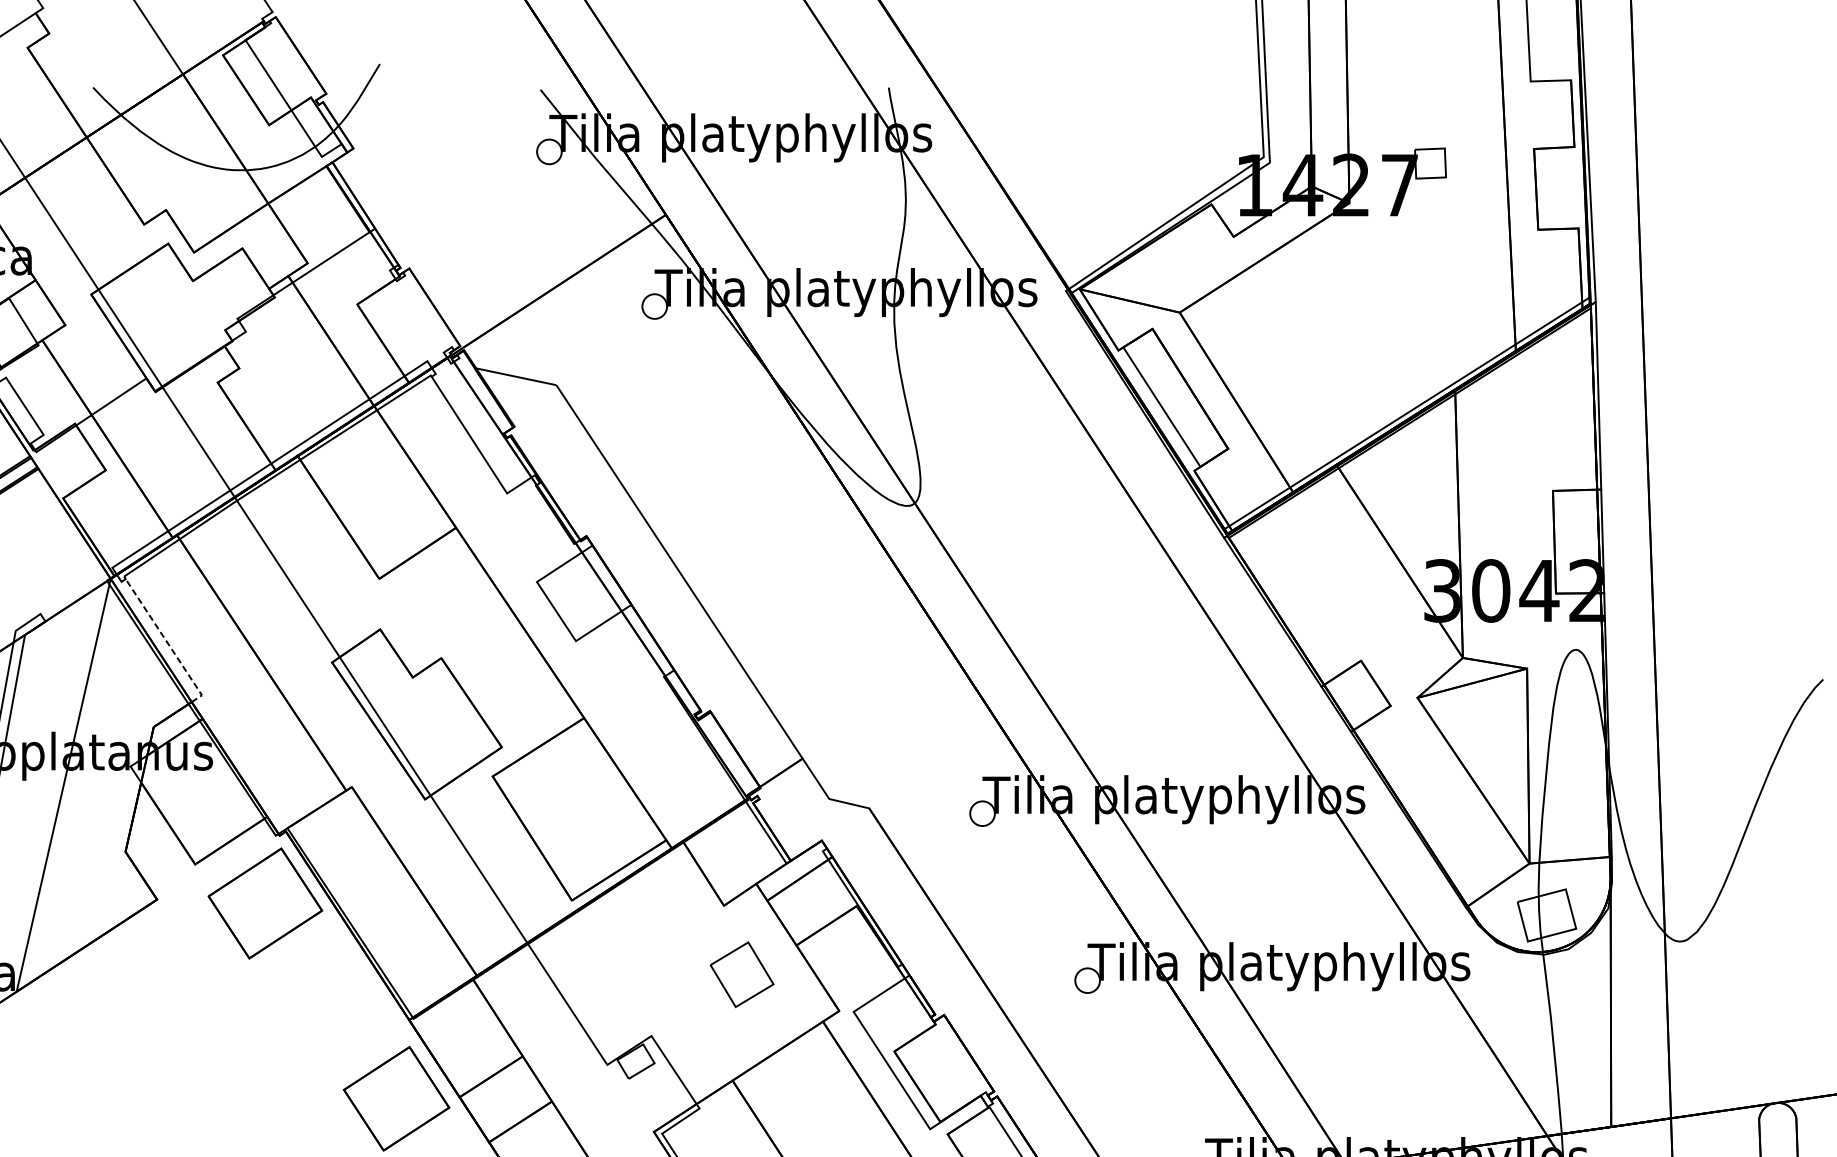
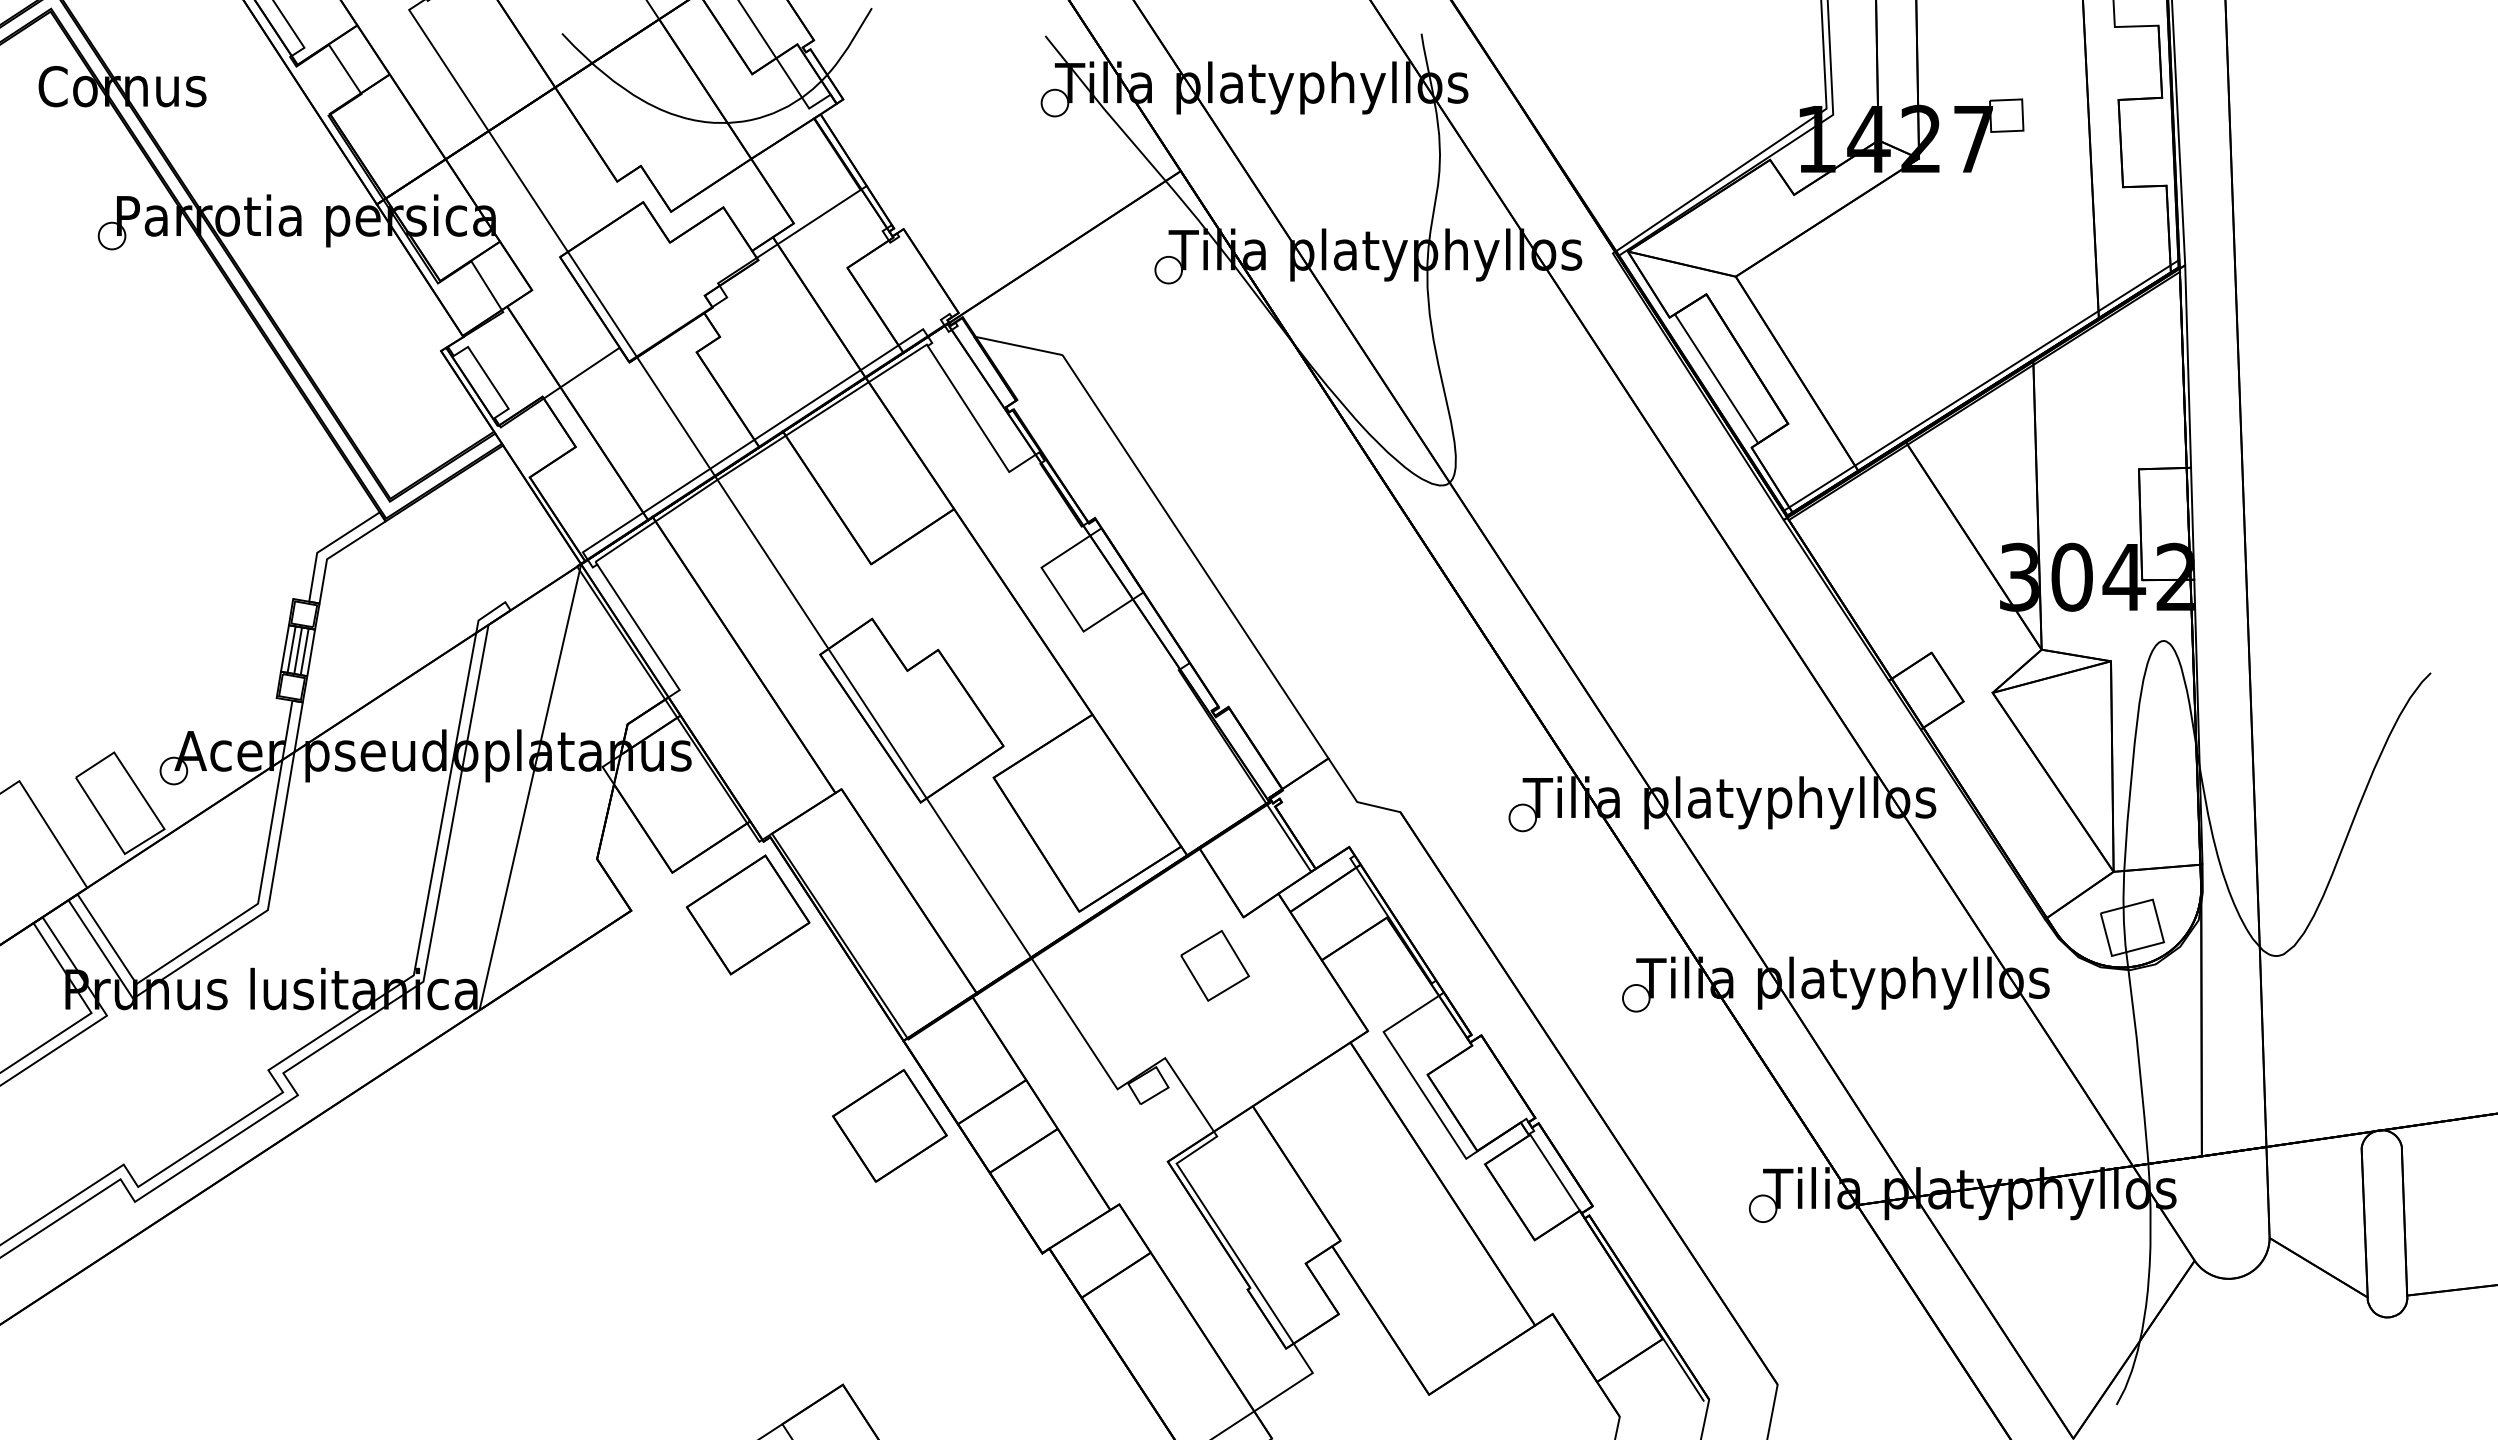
line: (167, 642) -> (642, 633), dashed -> solid
part: (742, 974) -> (1215, 965), moved

